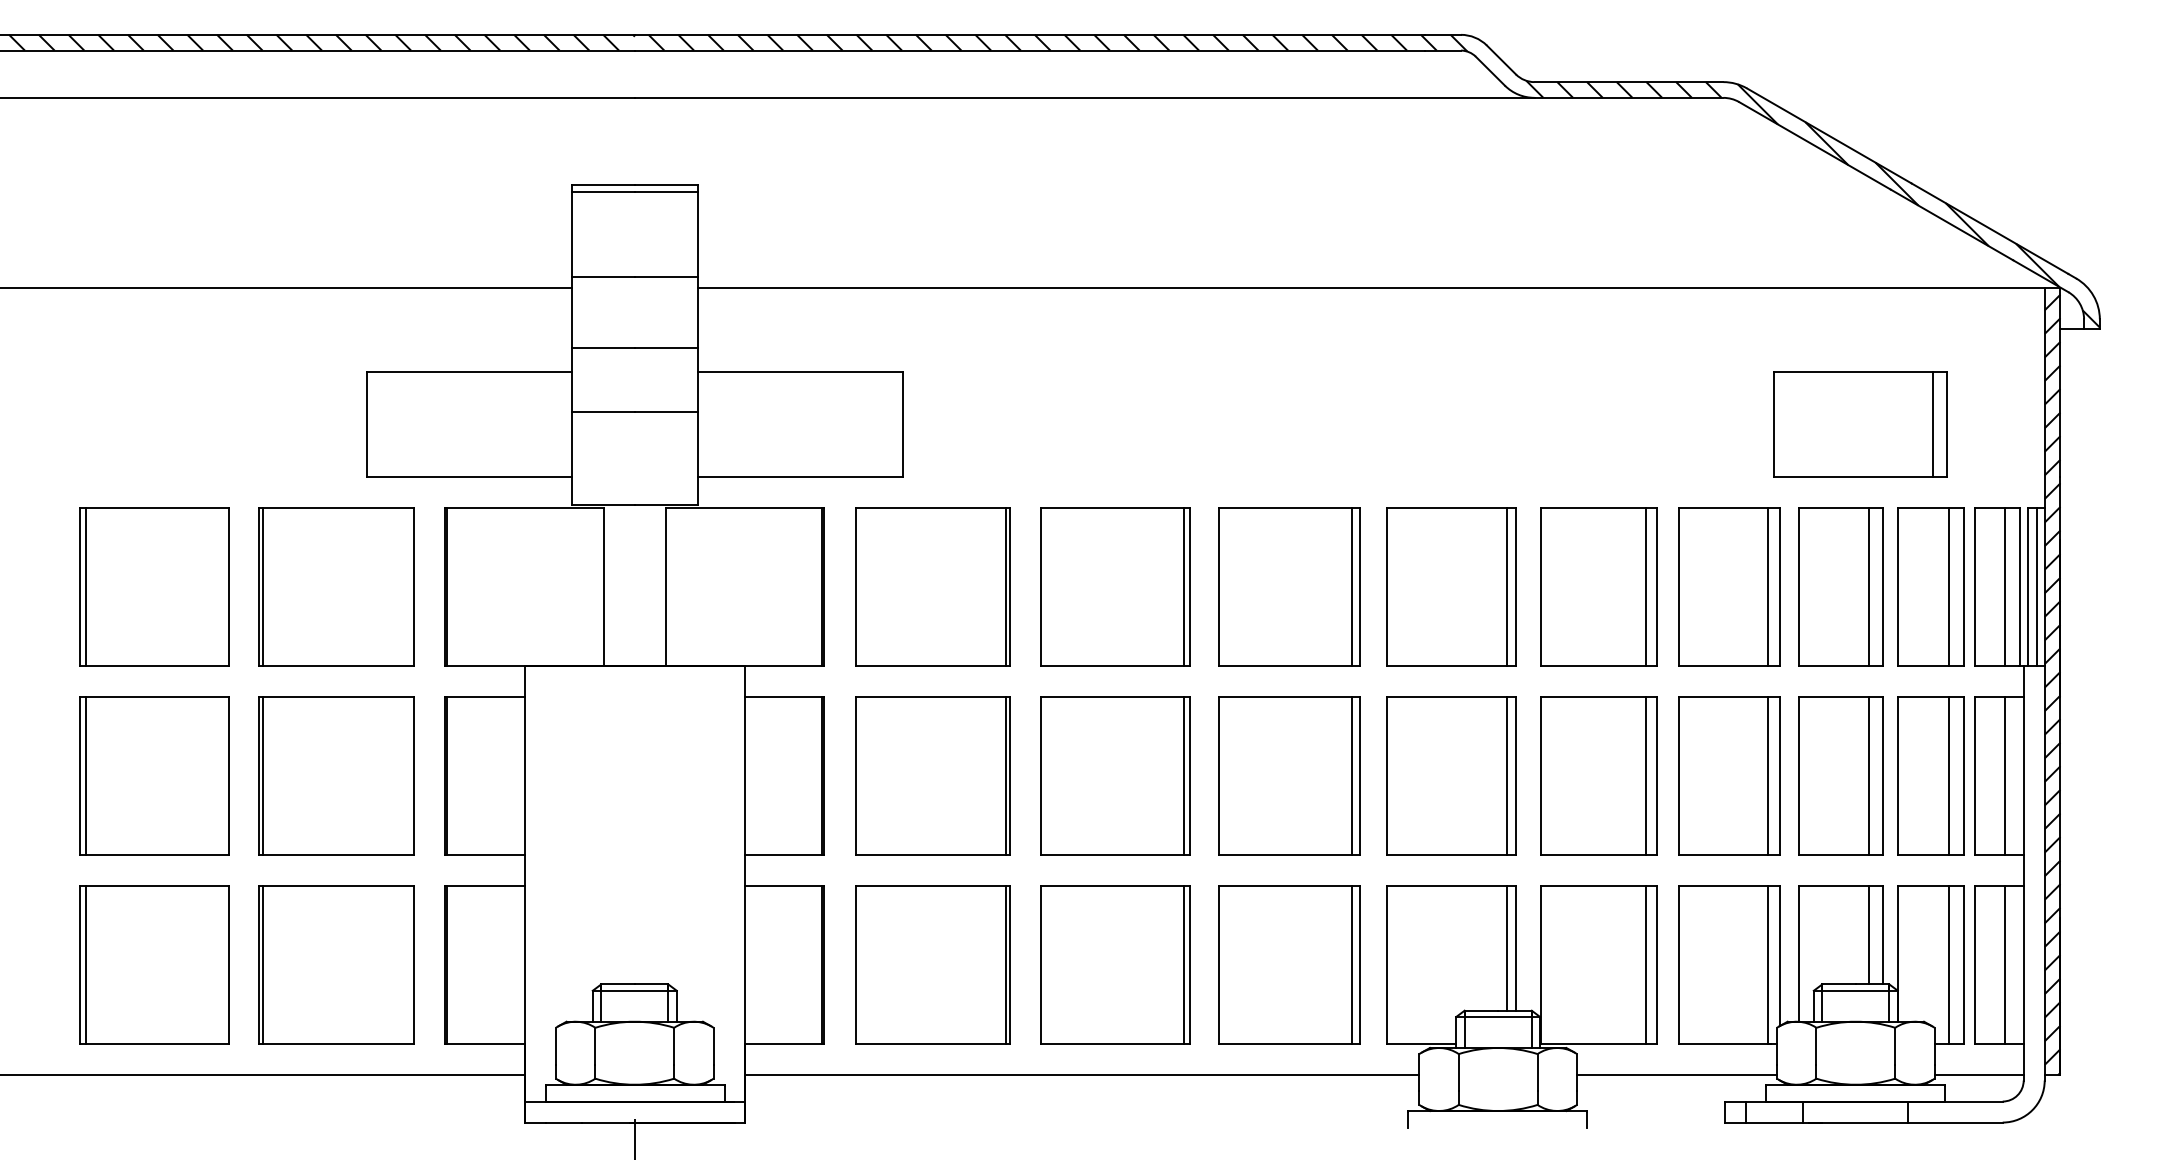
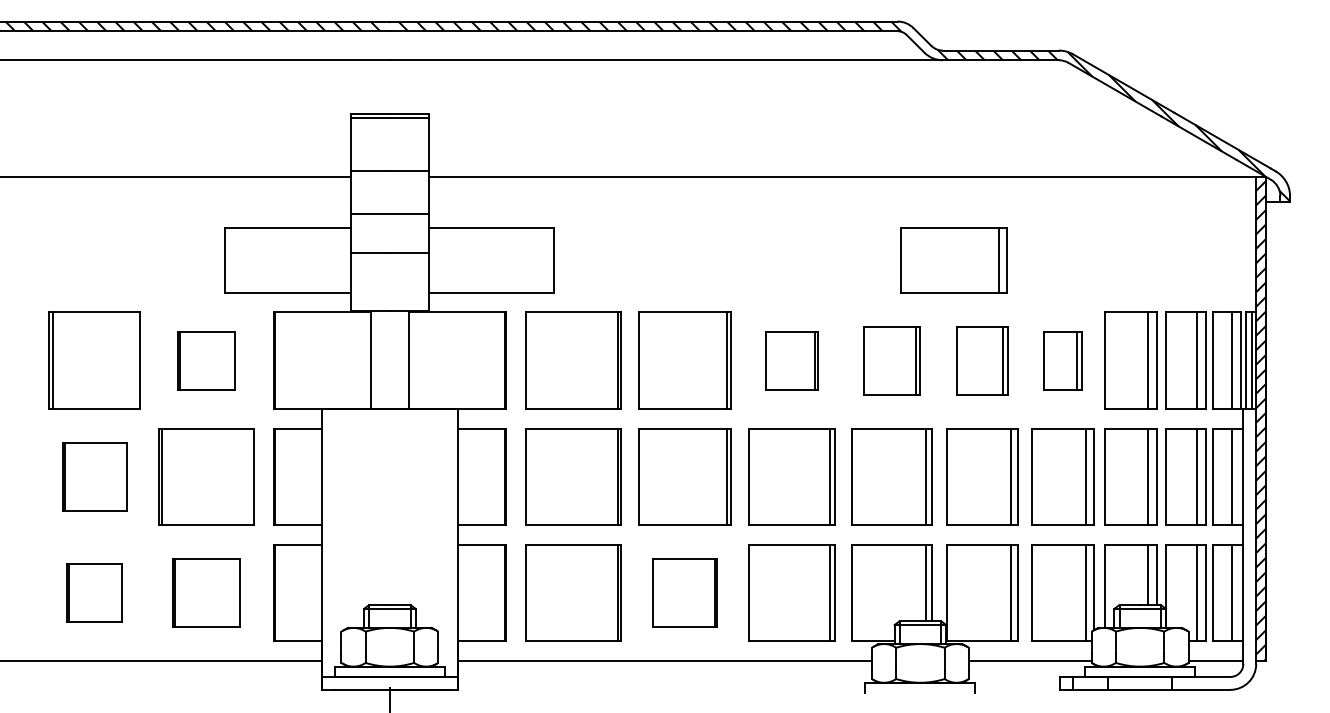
part: (1859, 423) -> (953, 260), moved
part: (336, 586) -> (206, 360), size x0.6
part: (1288, 586) -> (791, 360), size x0.6
part: (1451, 586) -> (891, 360), size x0.7
part: (1599, 586) -> (982, 360), size x0.7
part: (1729, 586) -> (1062, 360), size x0.6
part: (154, 775) -> (94, 476), size x0.7
part: (154, 964) -> (94, 592), size x0.6
part: (336, 964) -> (206, 592), size x0.7
part: (1114, 964) -> (684, 592), size x0.7

